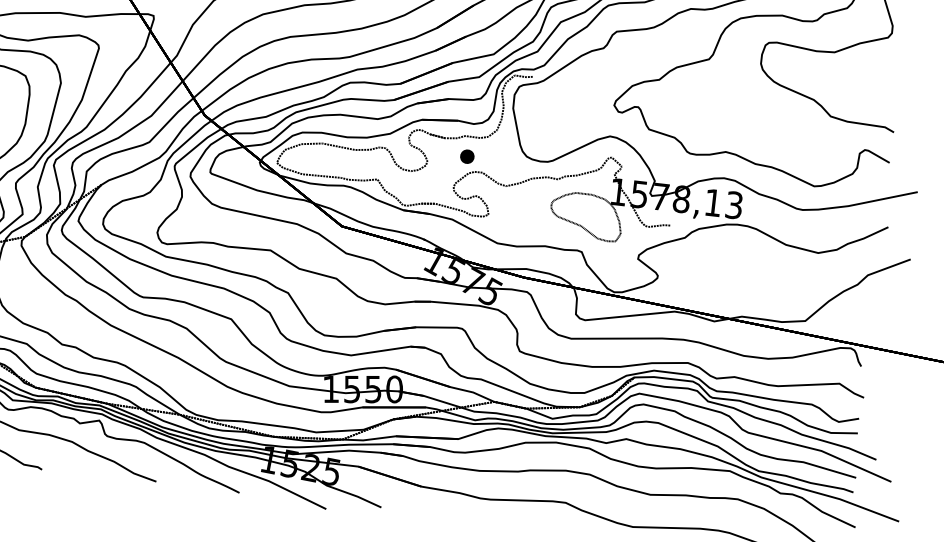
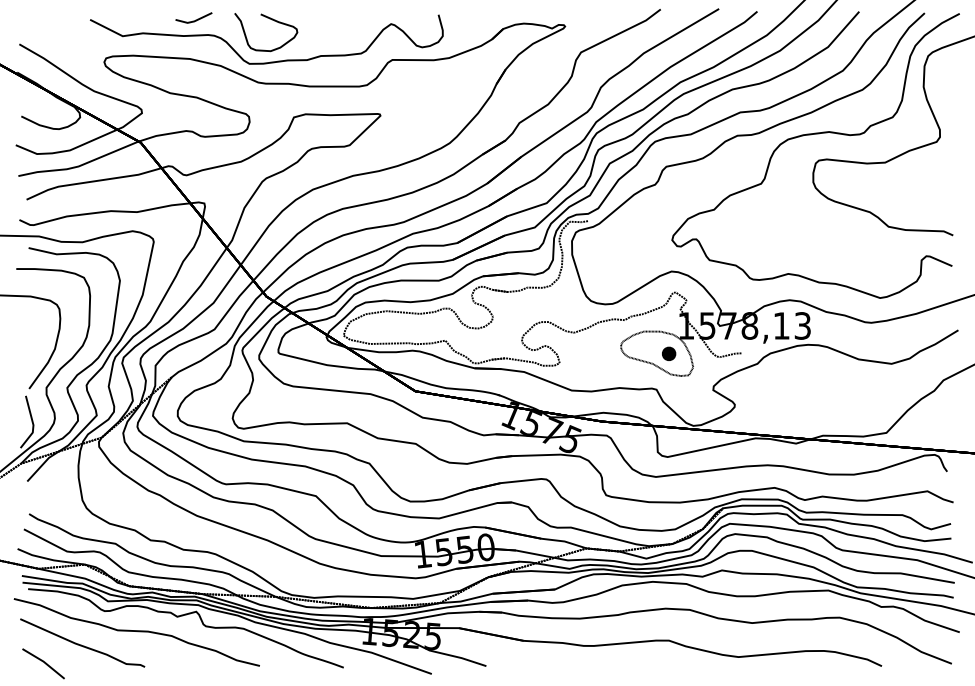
part: (467, 156) -> (669, 353), moved

